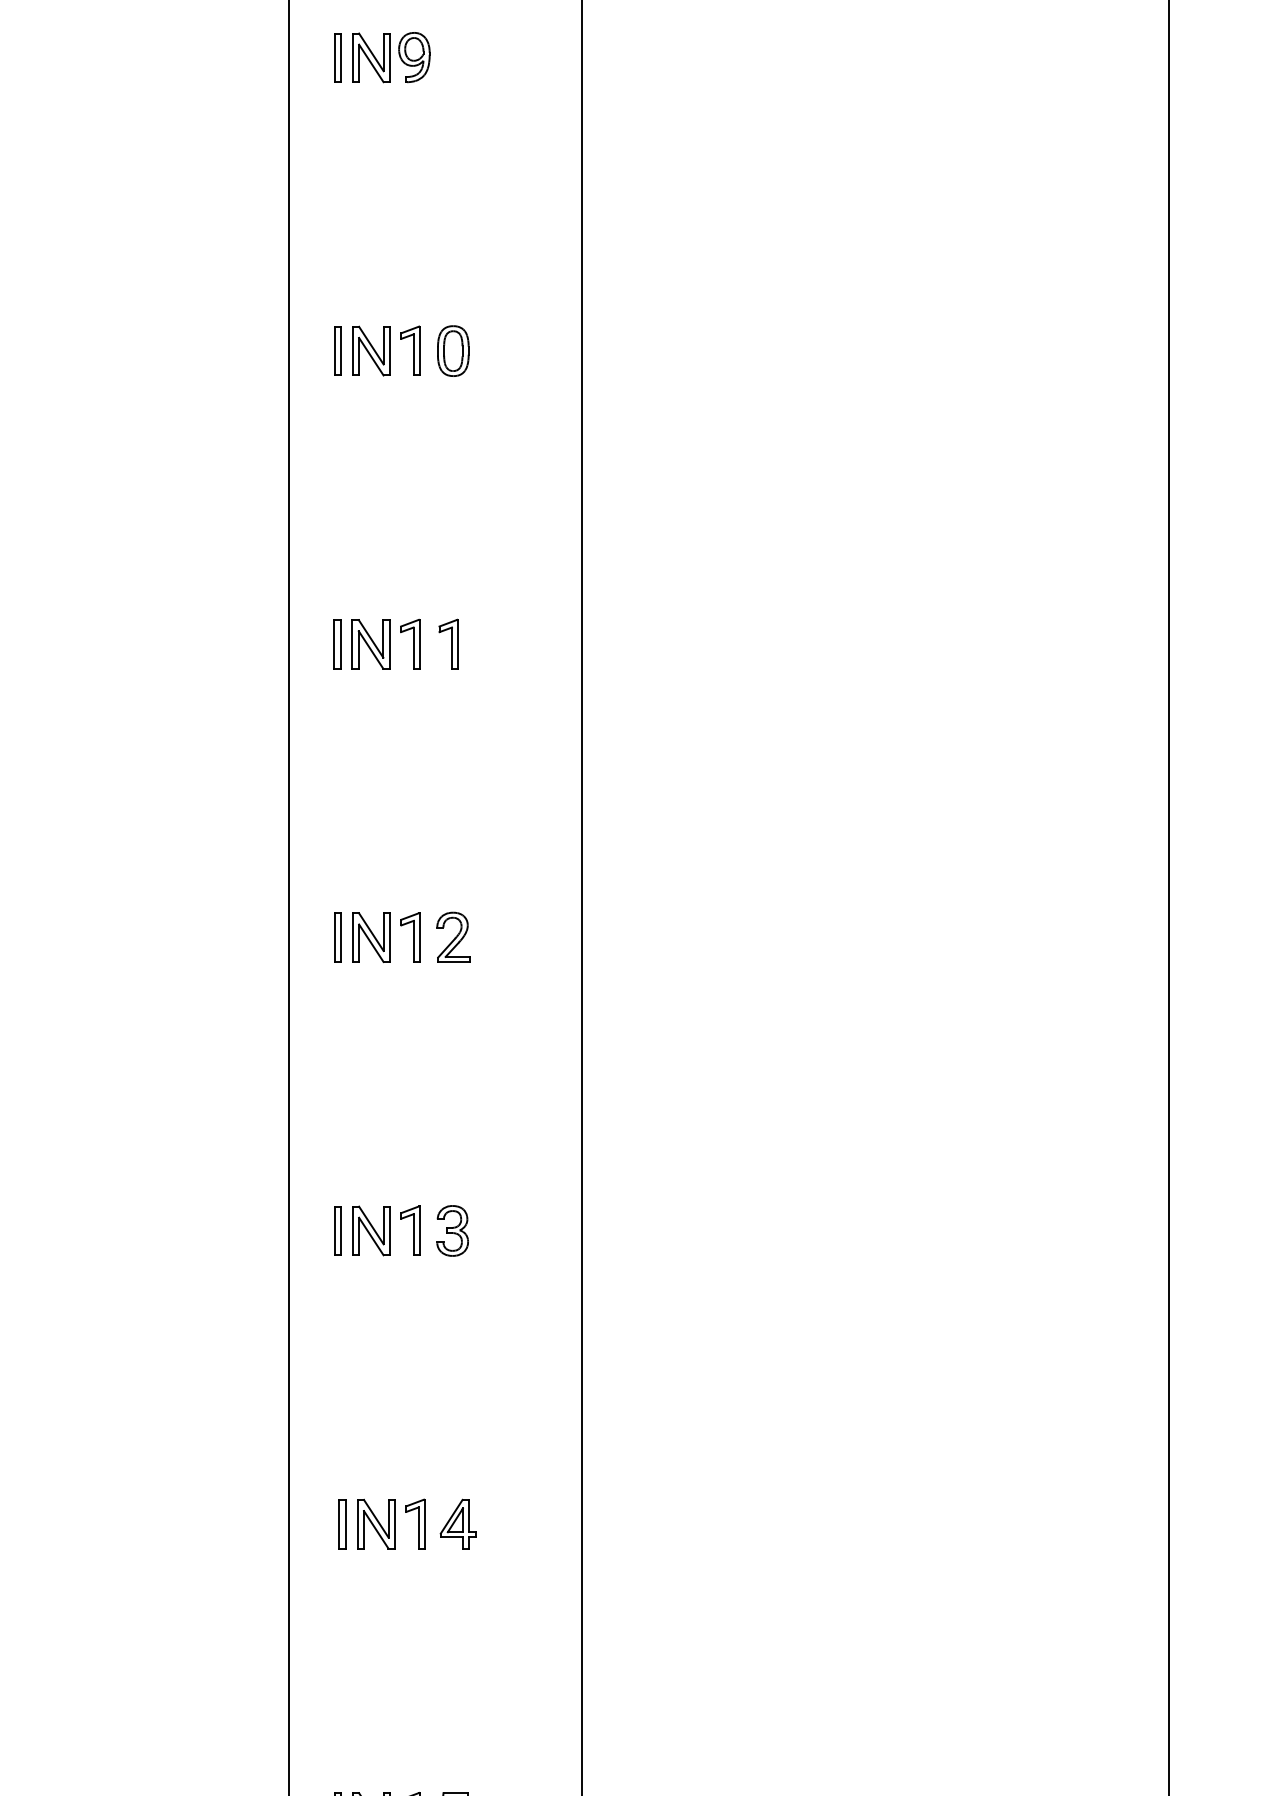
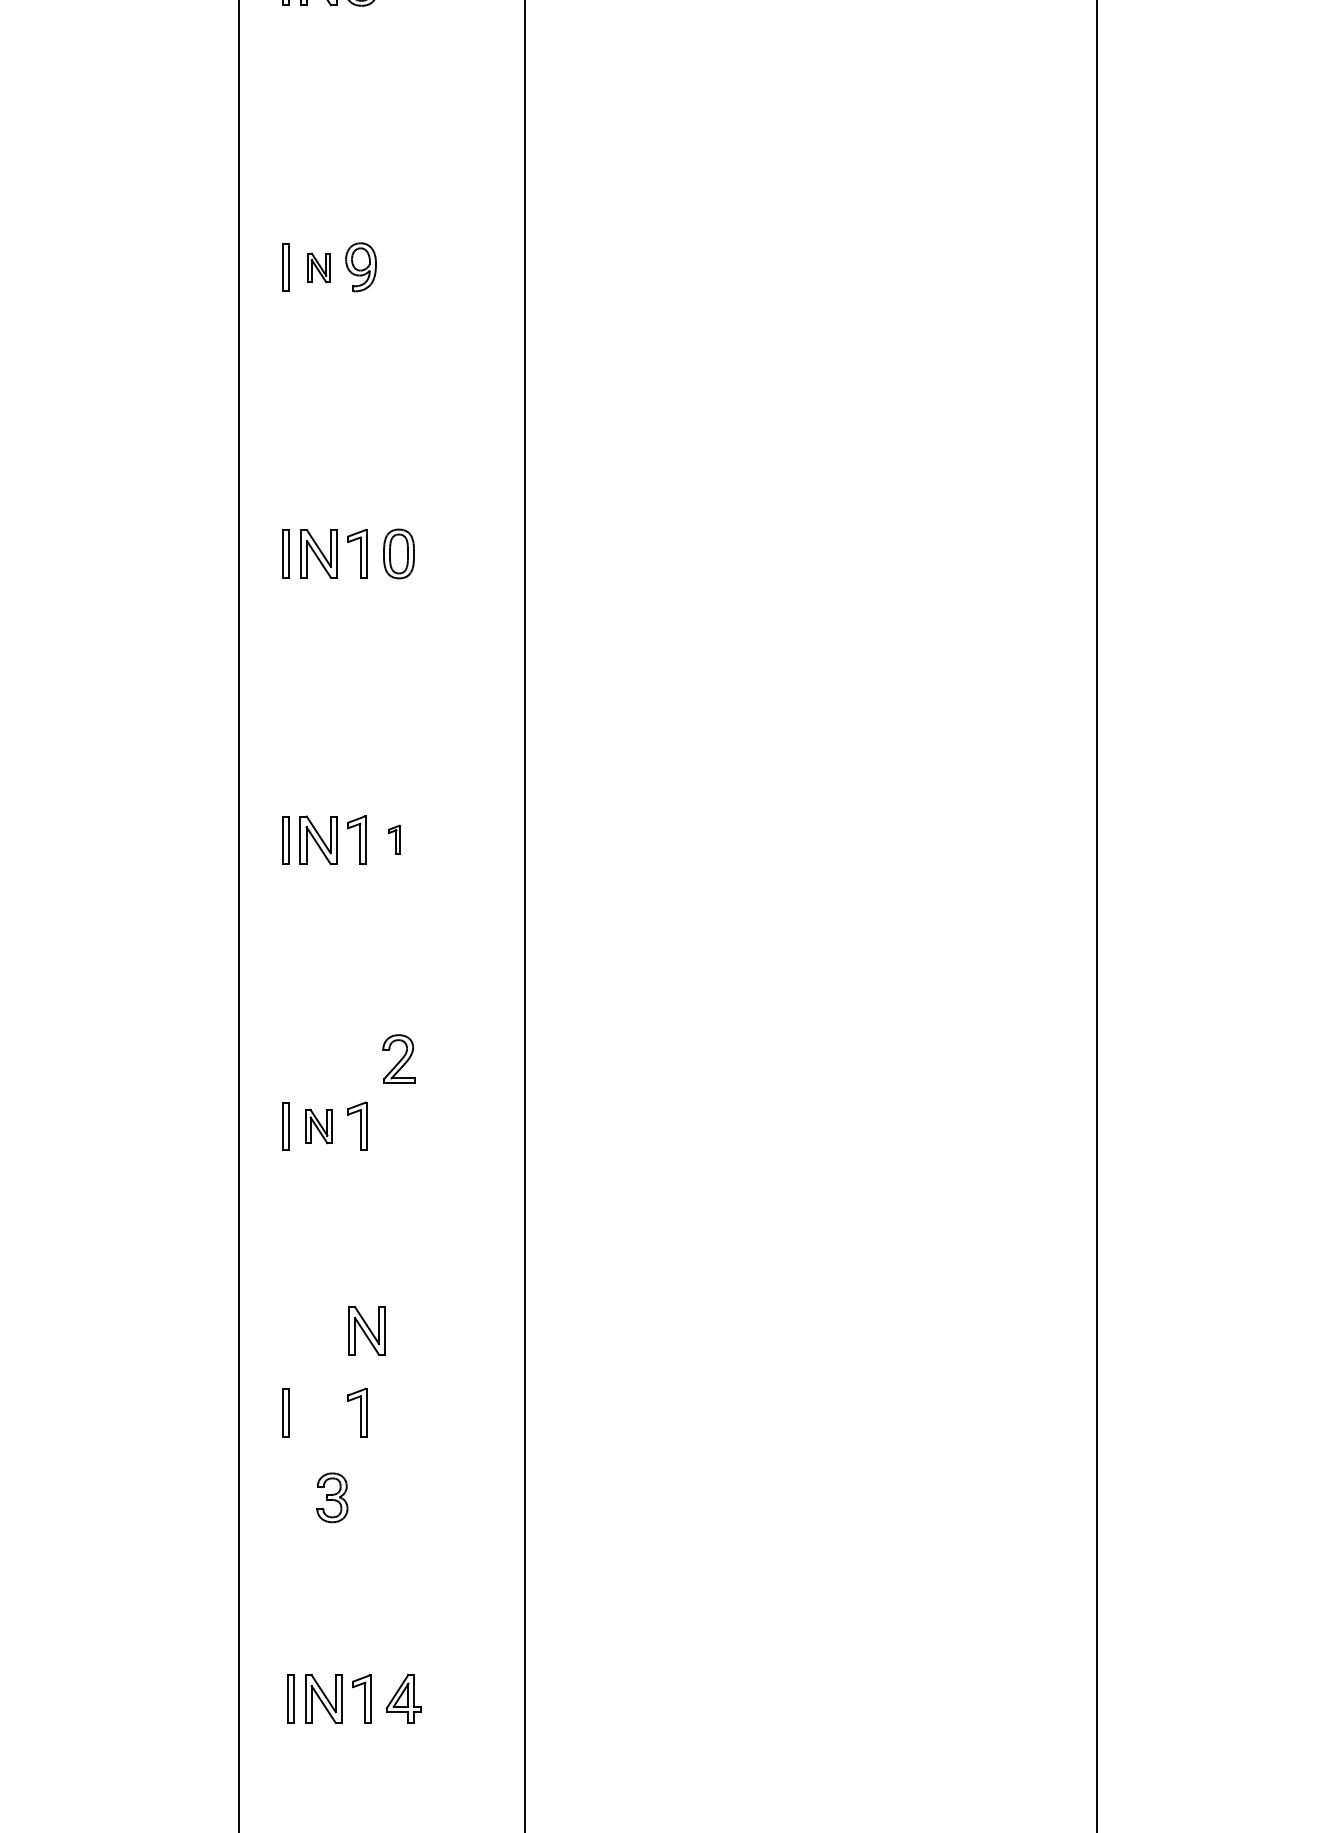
part: (370, 57) -> (318, 267), size x0.6
part: (448, 643) -> (394, 839), size x0.6
part: (452, 936) -> (398, 1058), moved
part: (370, 937) -> (318, 1126), size x0.7
part: (370, 1230) -> (366, 1330), moved
part: (452, 1230) -> (332, 1497), moved

